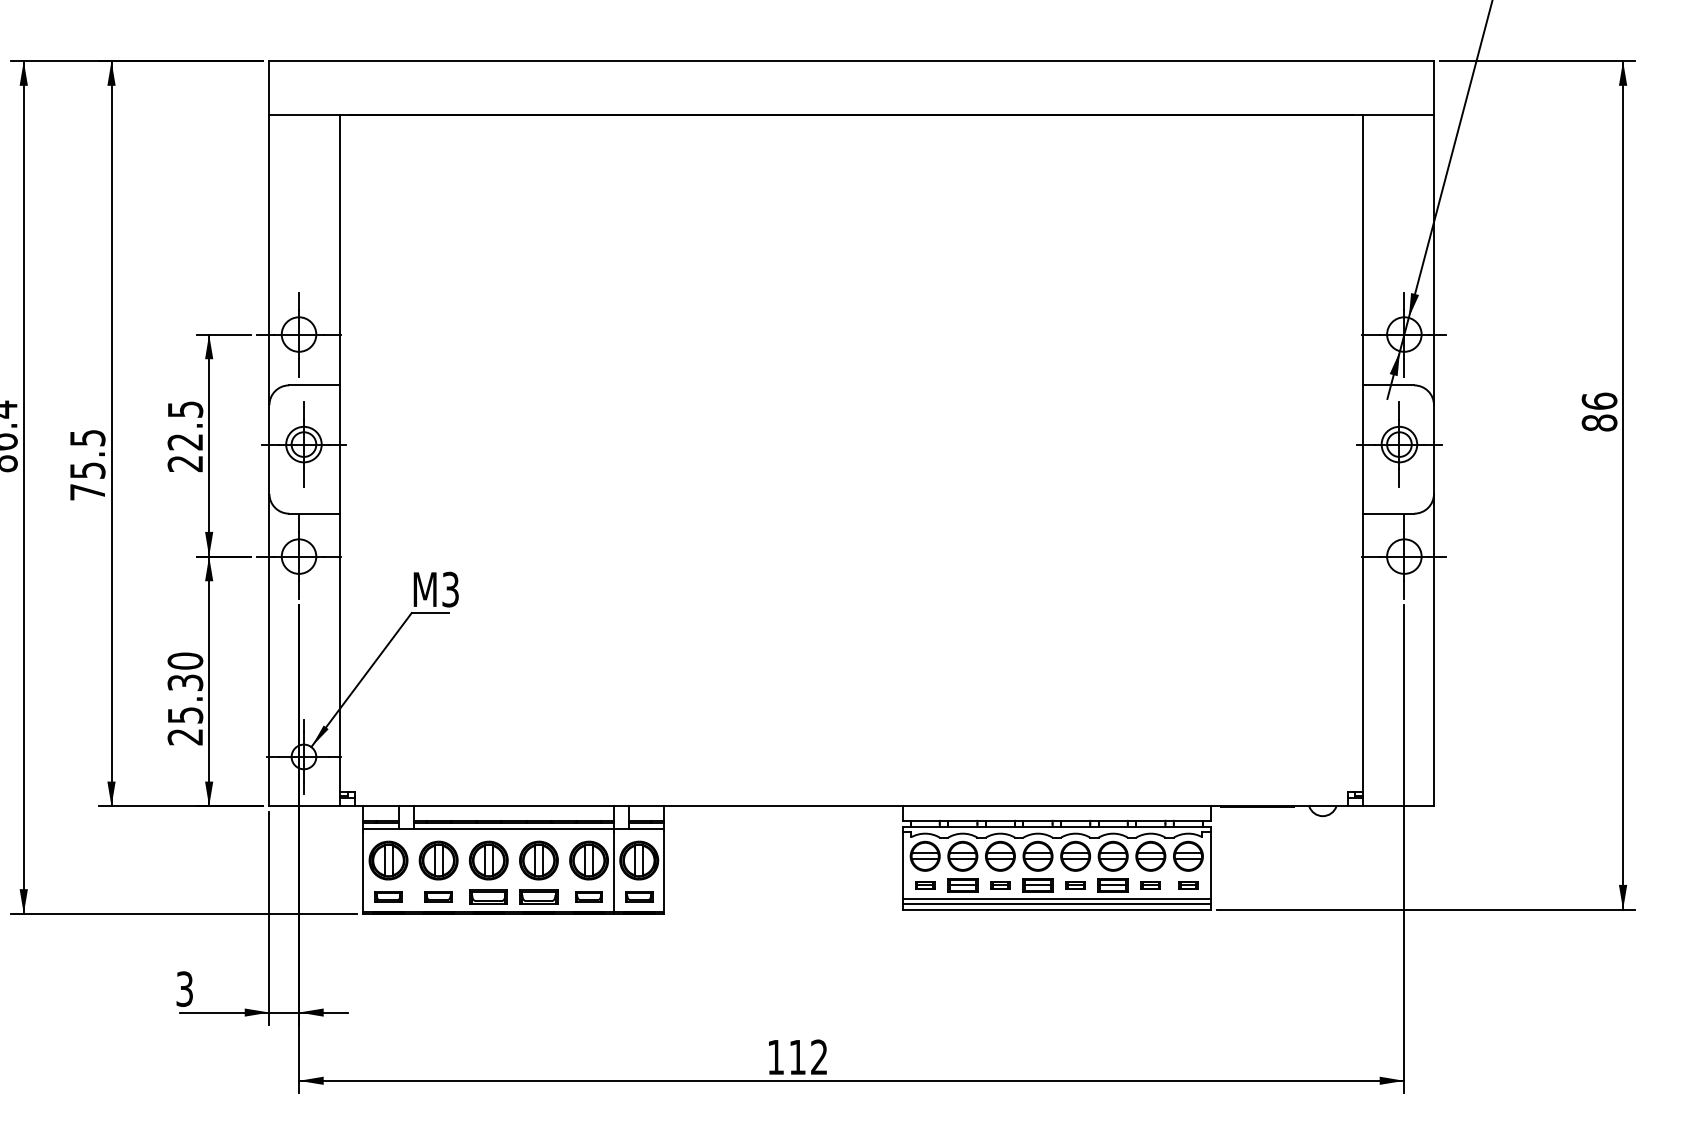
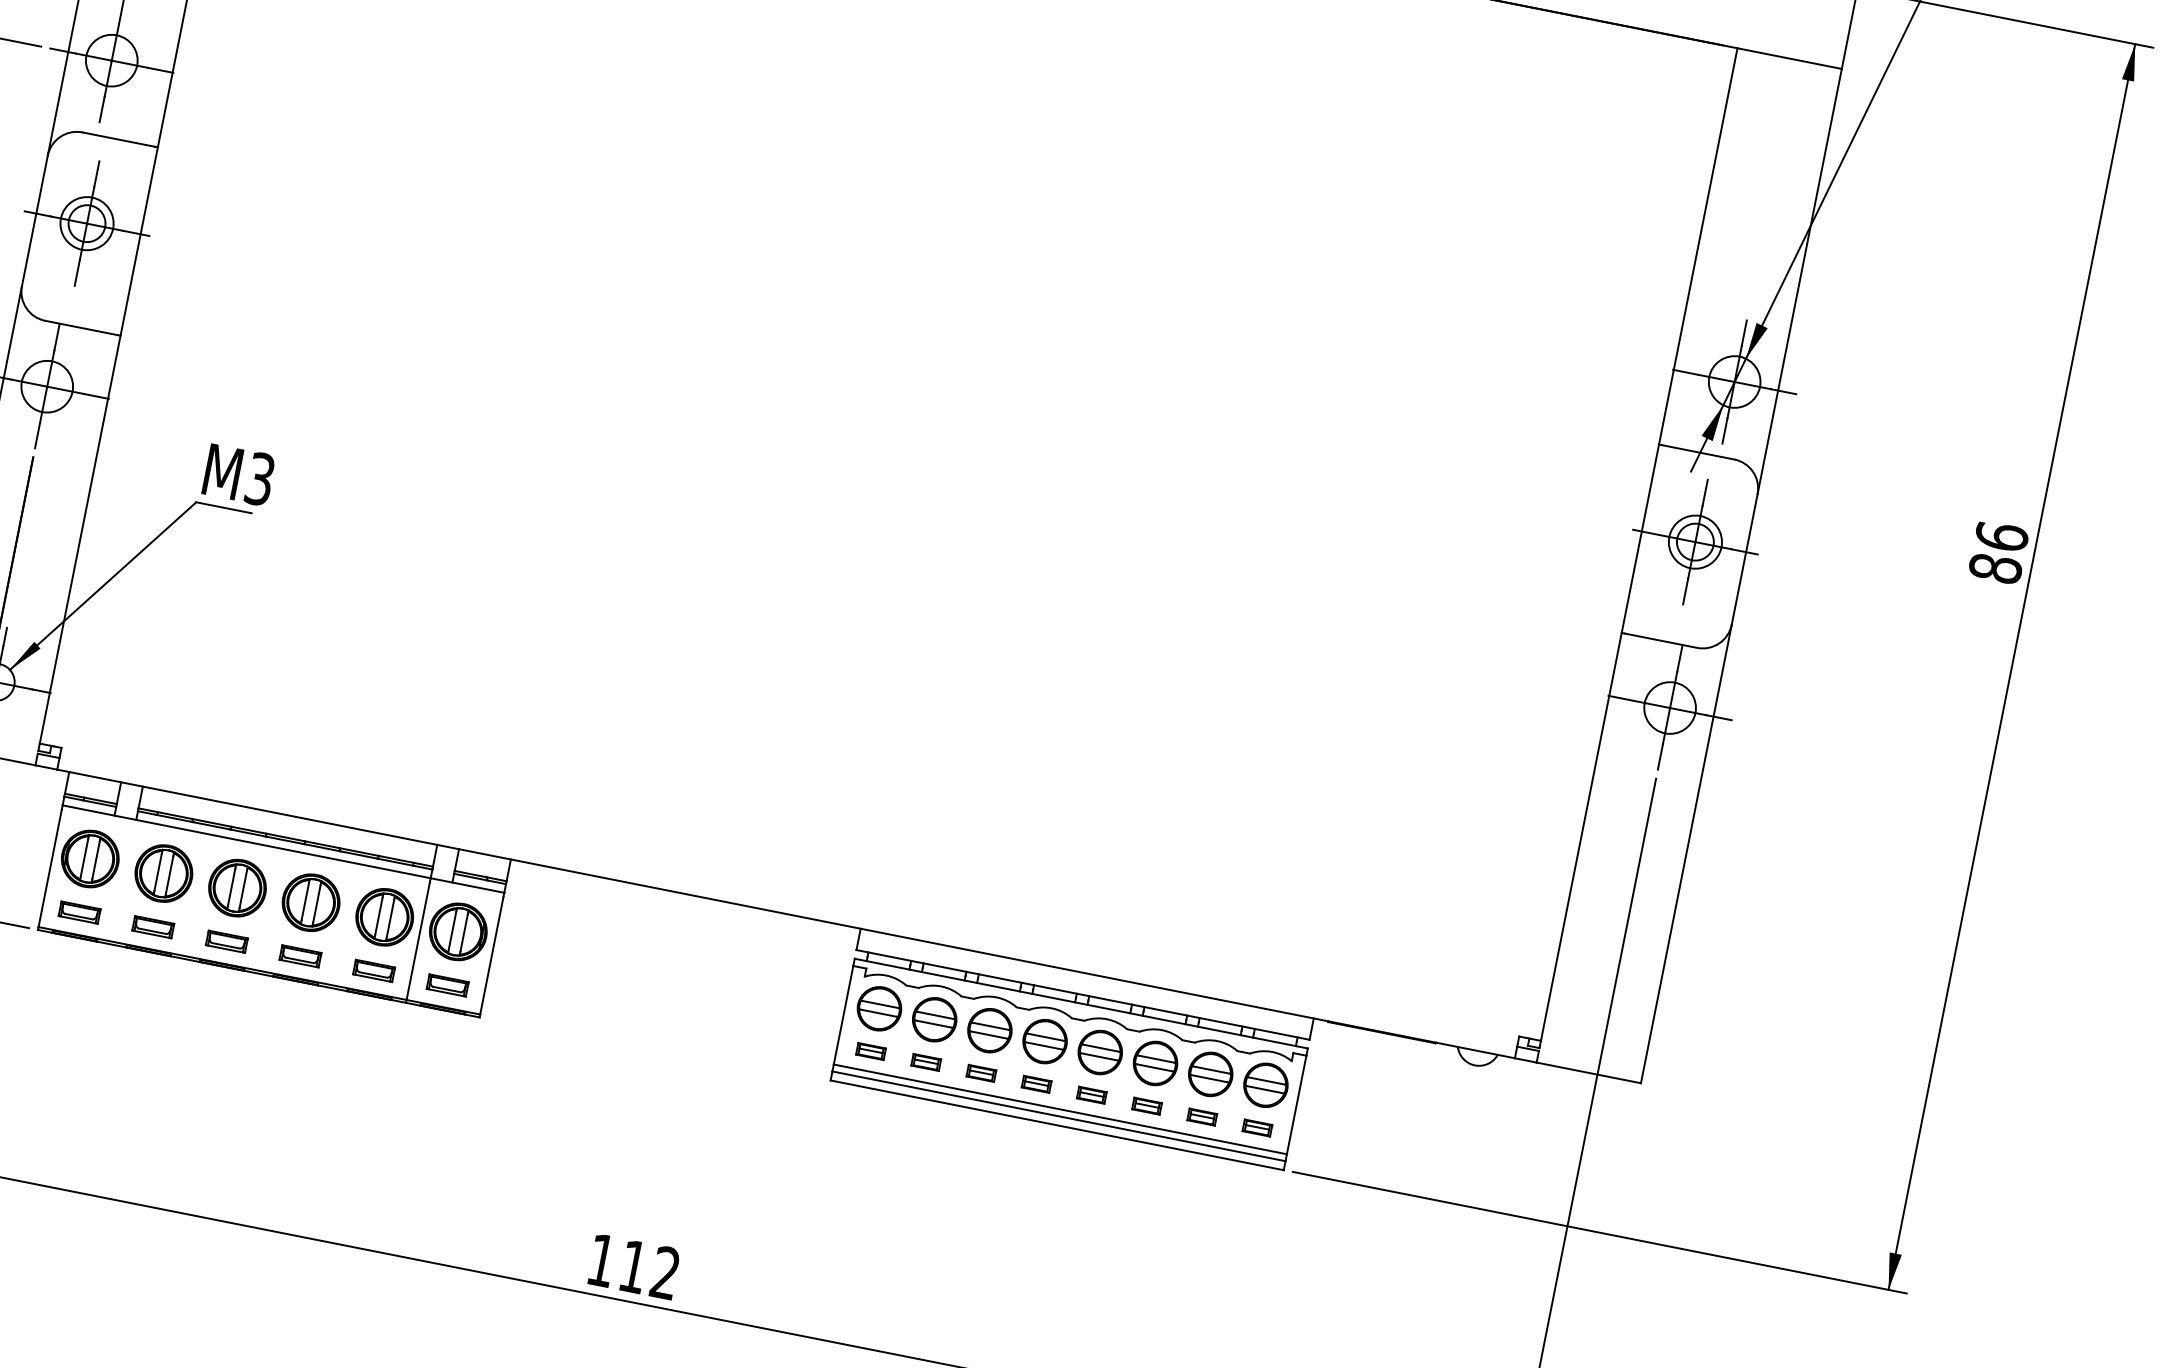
part: (962, 885) -> (925, 1062), size x0.62
part: (1037, 885) -> (1035, 1084), size x0.62
part: (1113, 885) -> (1147, 1106), size x0.62
part: (488, 896) -> (226, 940), size x0.71
part: (538, 896) -> (300, 955), size x0.71

